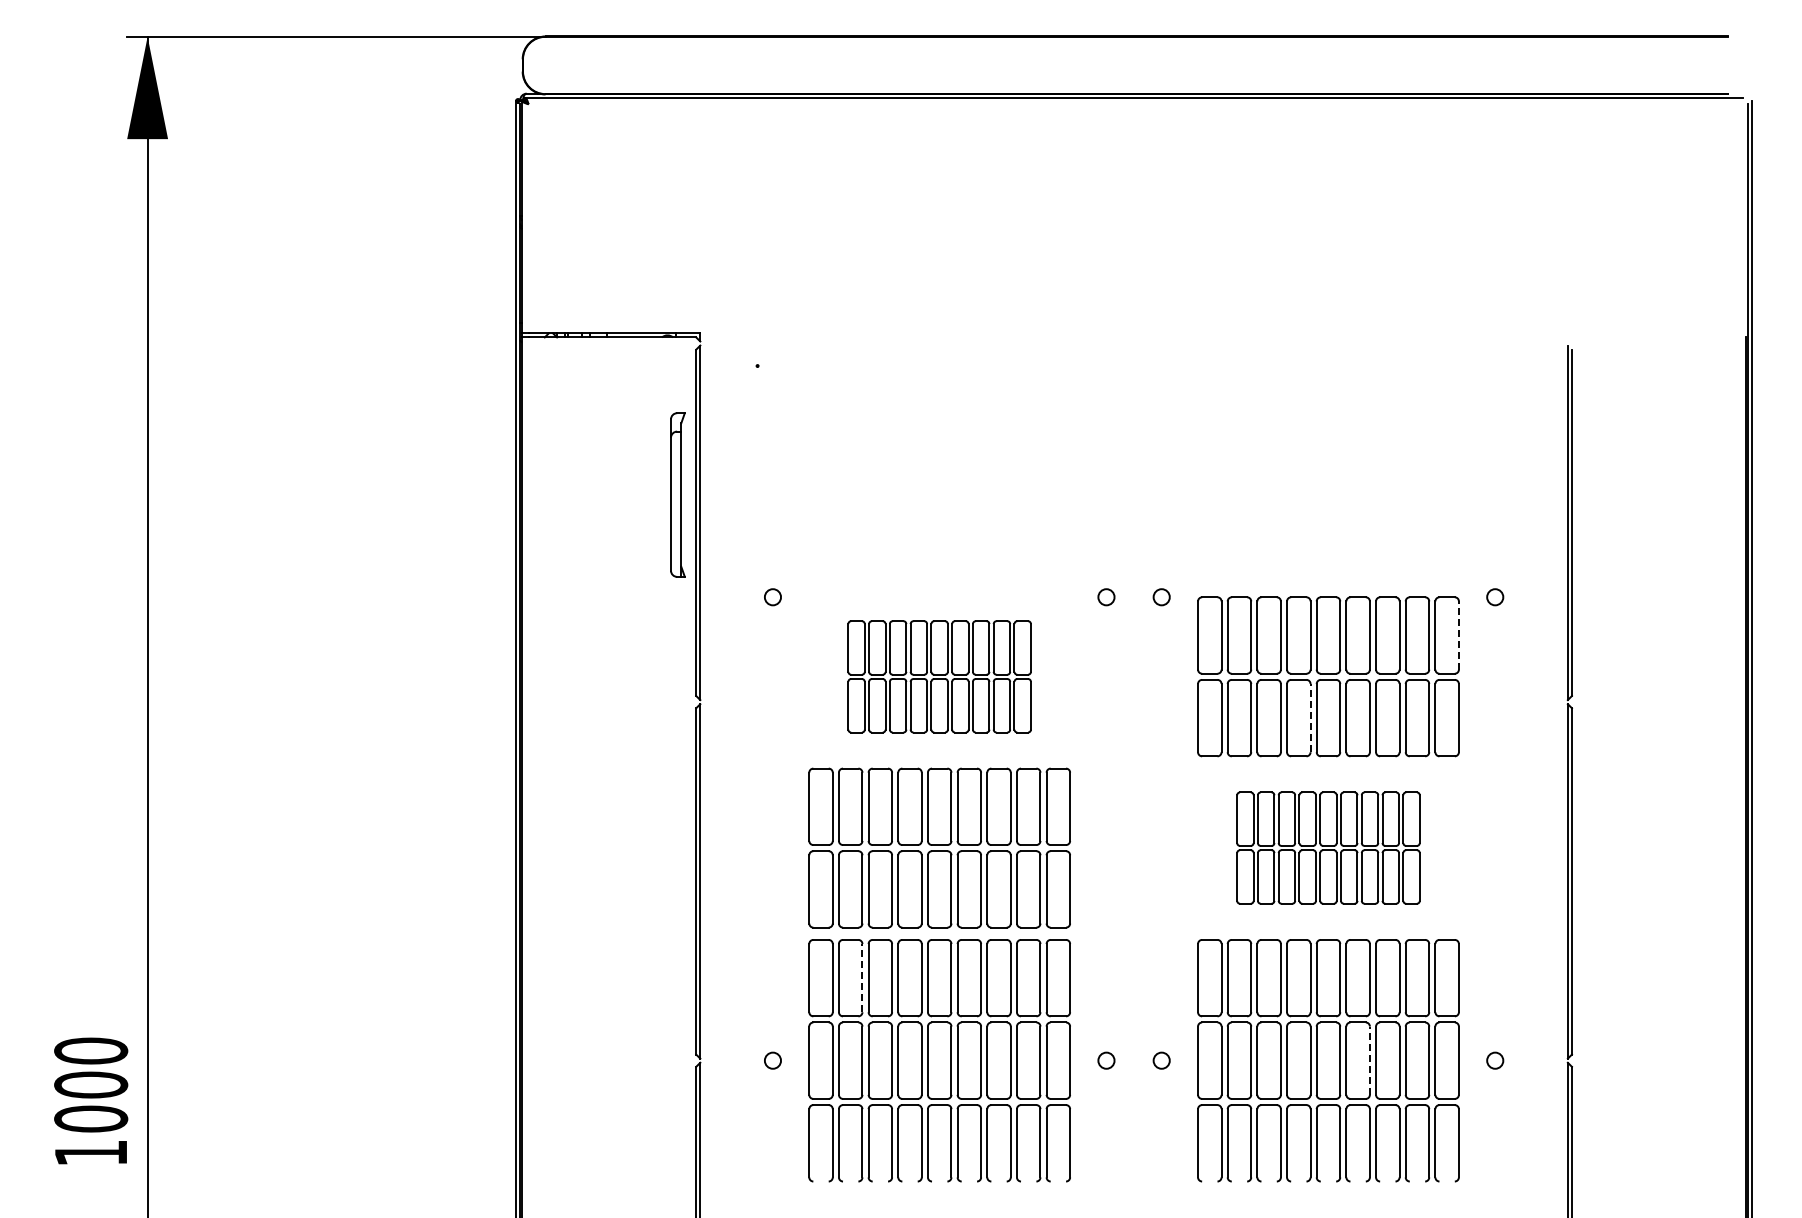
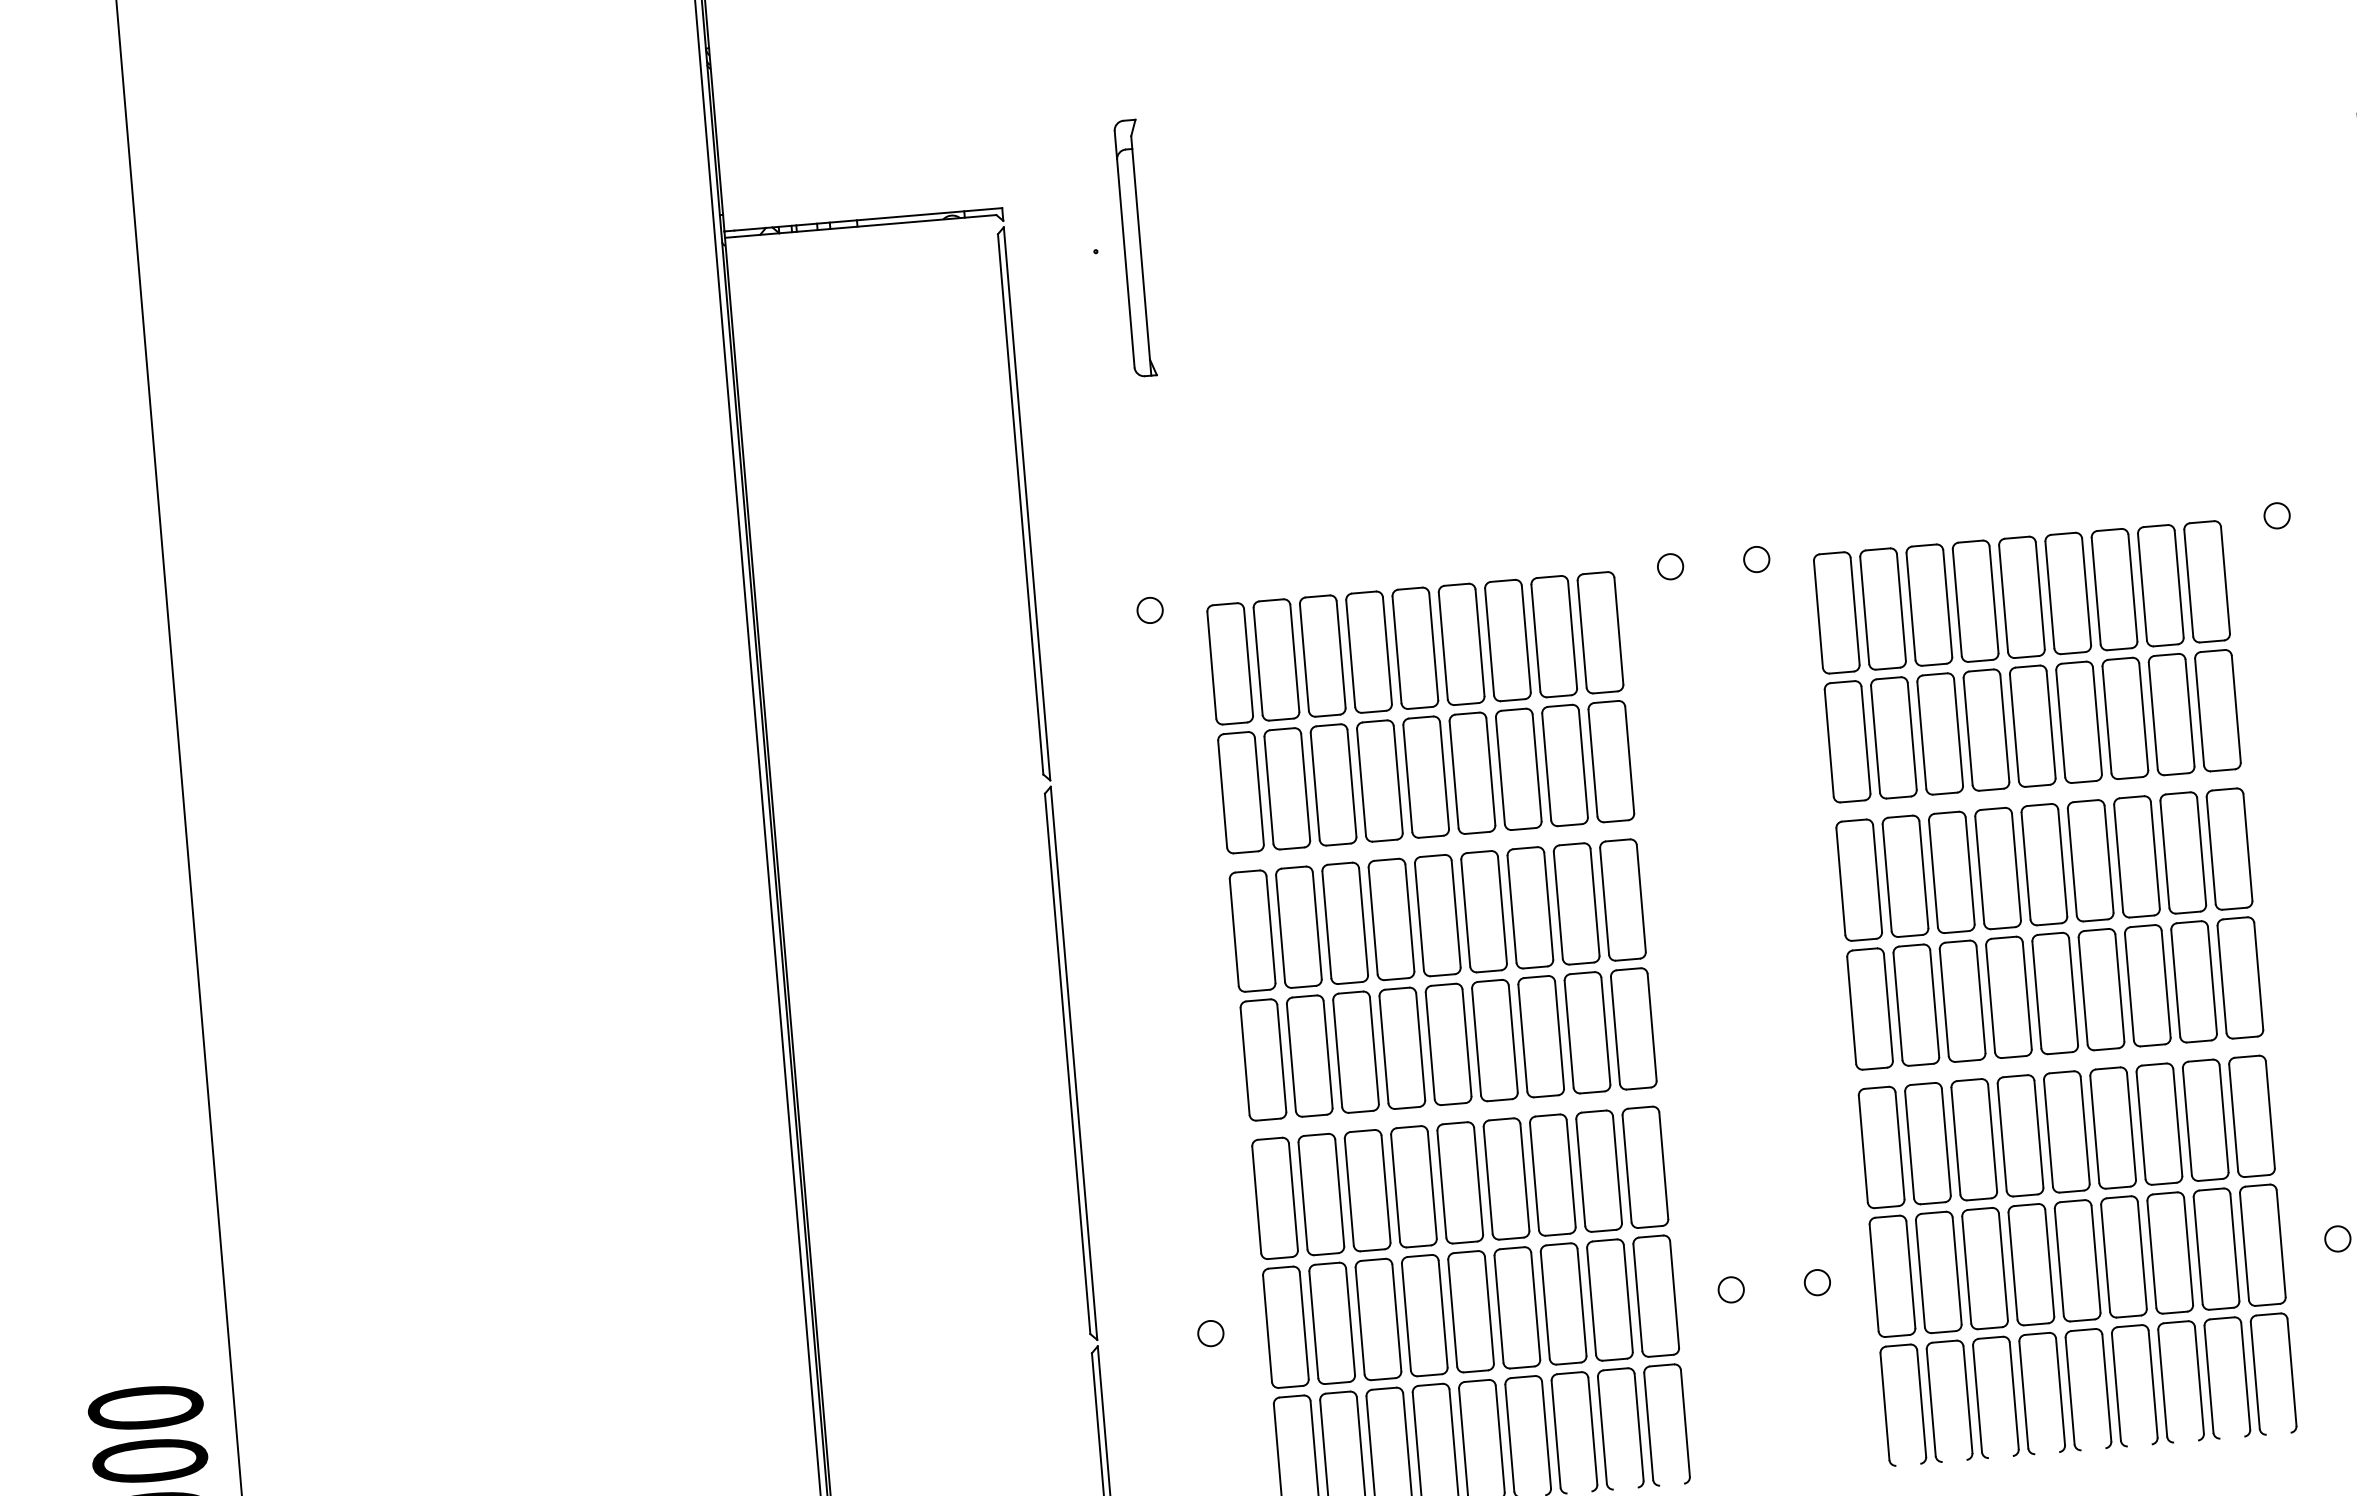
part: (677, 494) -> (1134, 247), moved
line: (1458, 635) -> (2224, 580), dashed -> solid
part: (939, 676) -> (1420, 712), size x1.43
line: (1310, 717) -> (2004, 727), dashed -> solid
part: (1328, 847) -> (2049, 928), size x1.43
line: (862, 977) -> (1339, 1192), dashed -> solid
line: (1369, 1060) -> (2141, 1255), dashed -> solid

